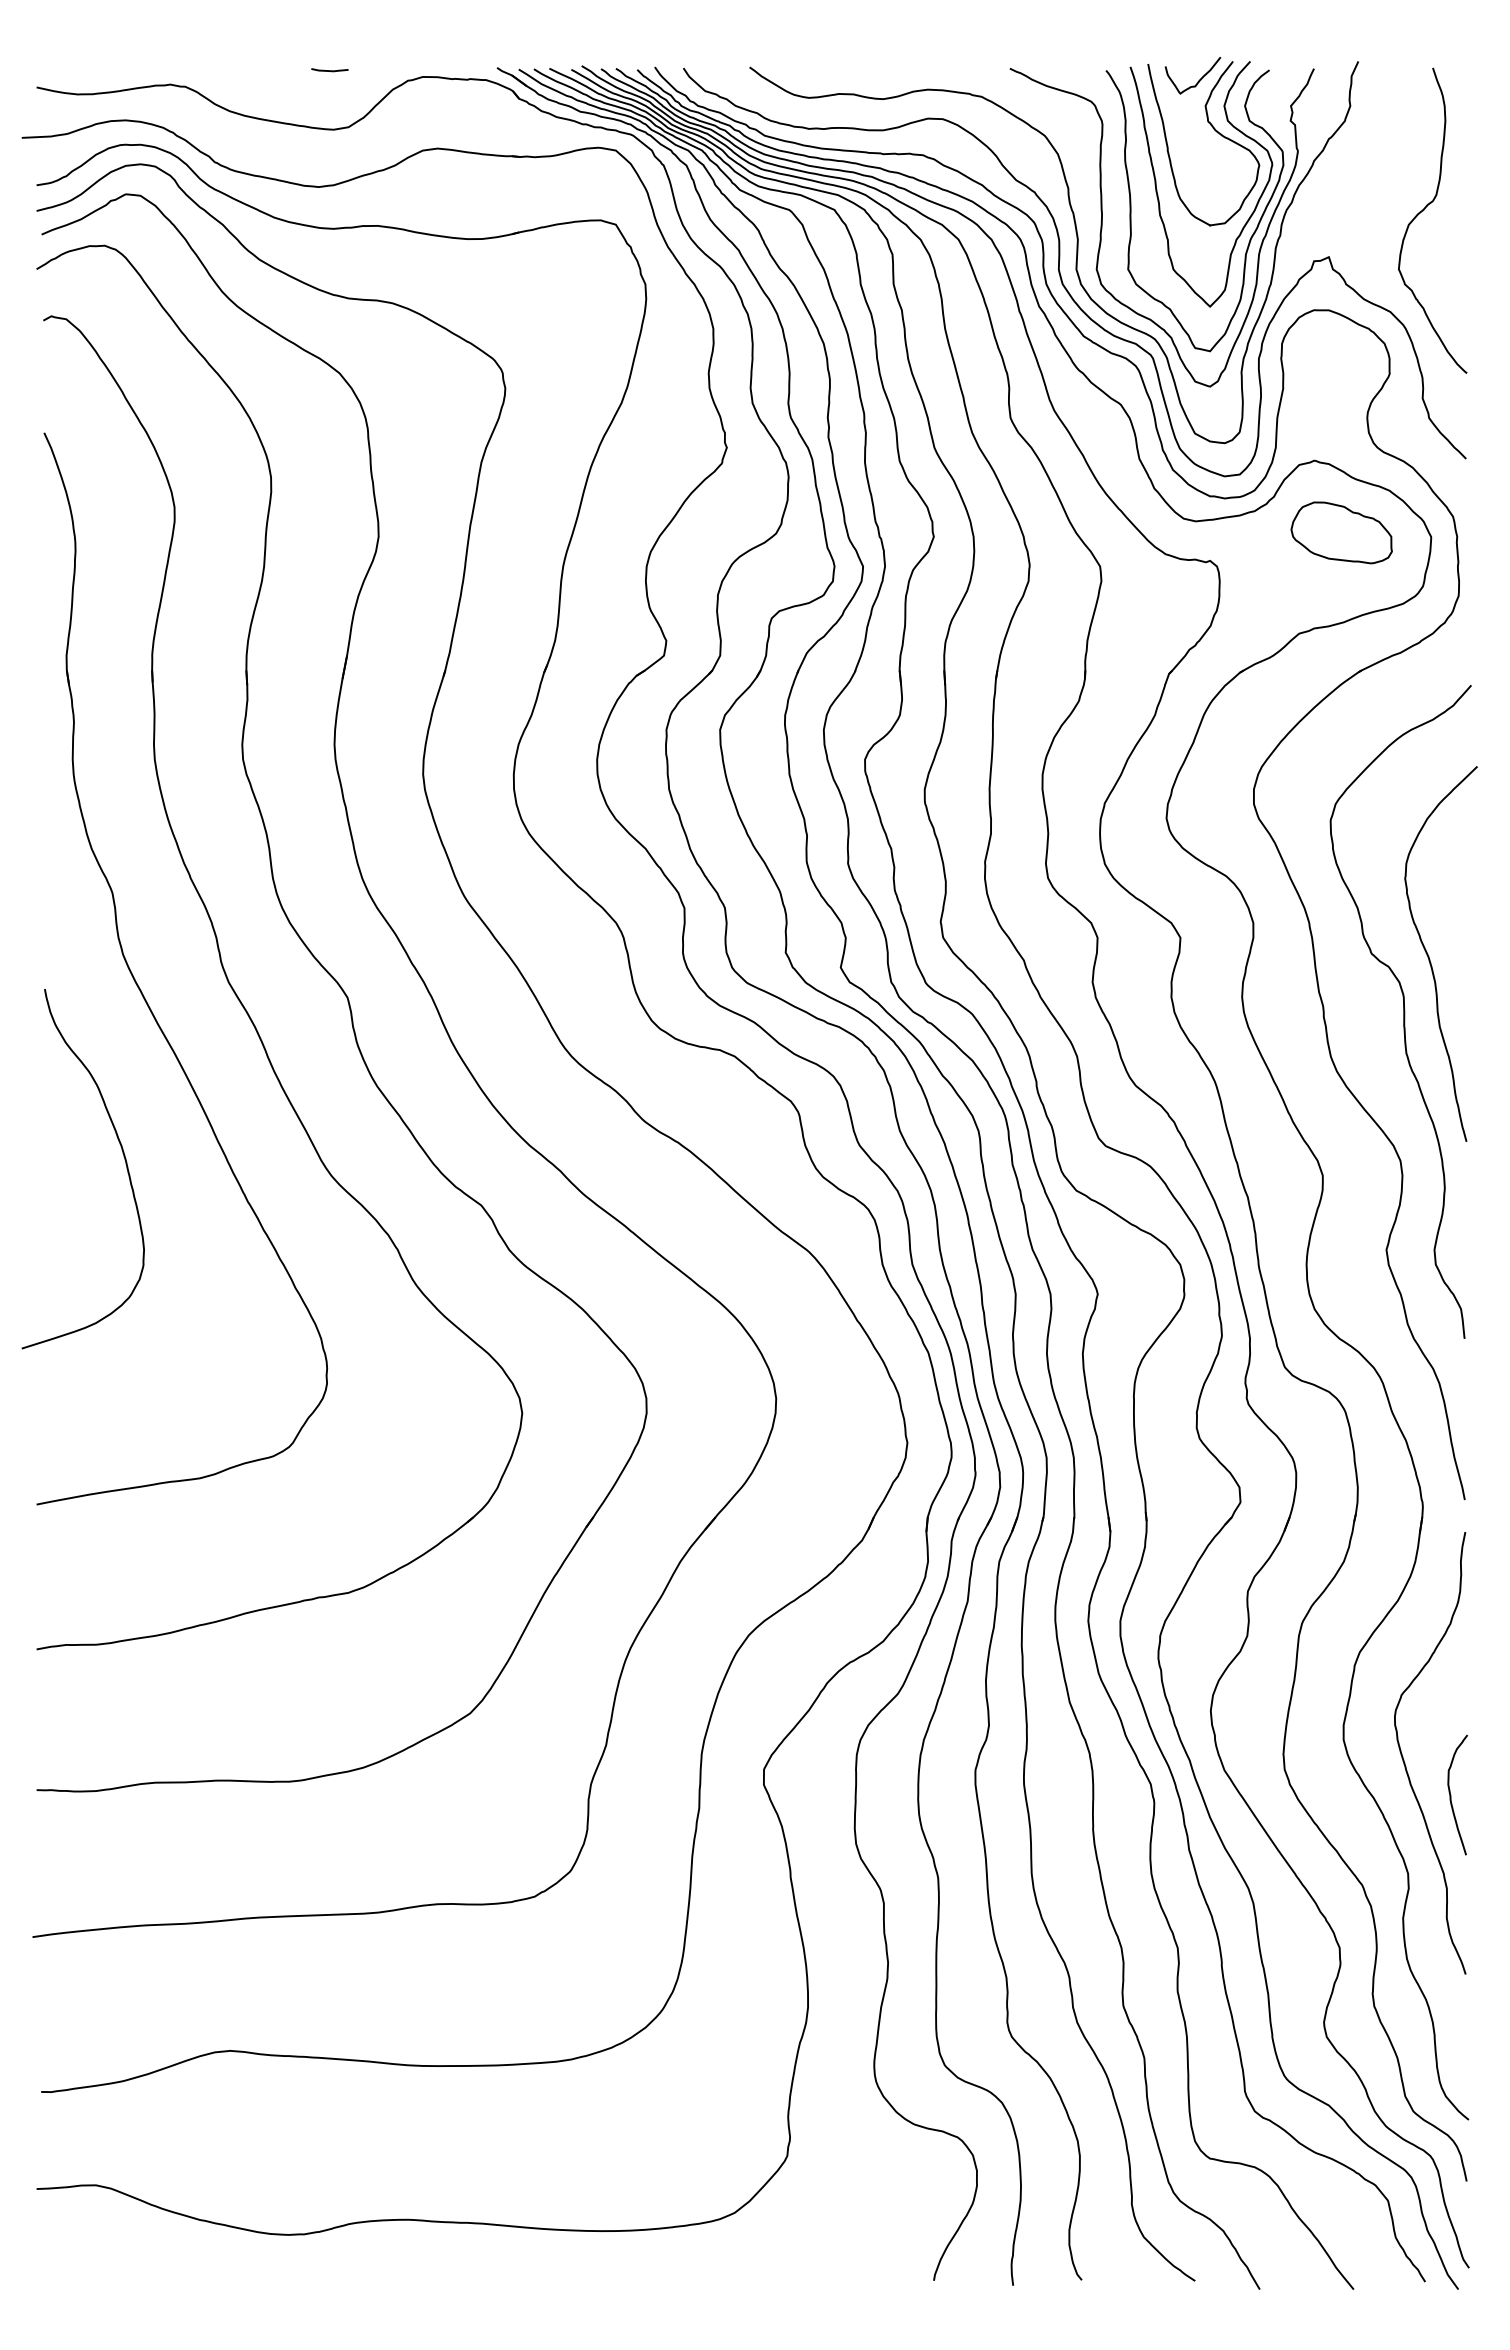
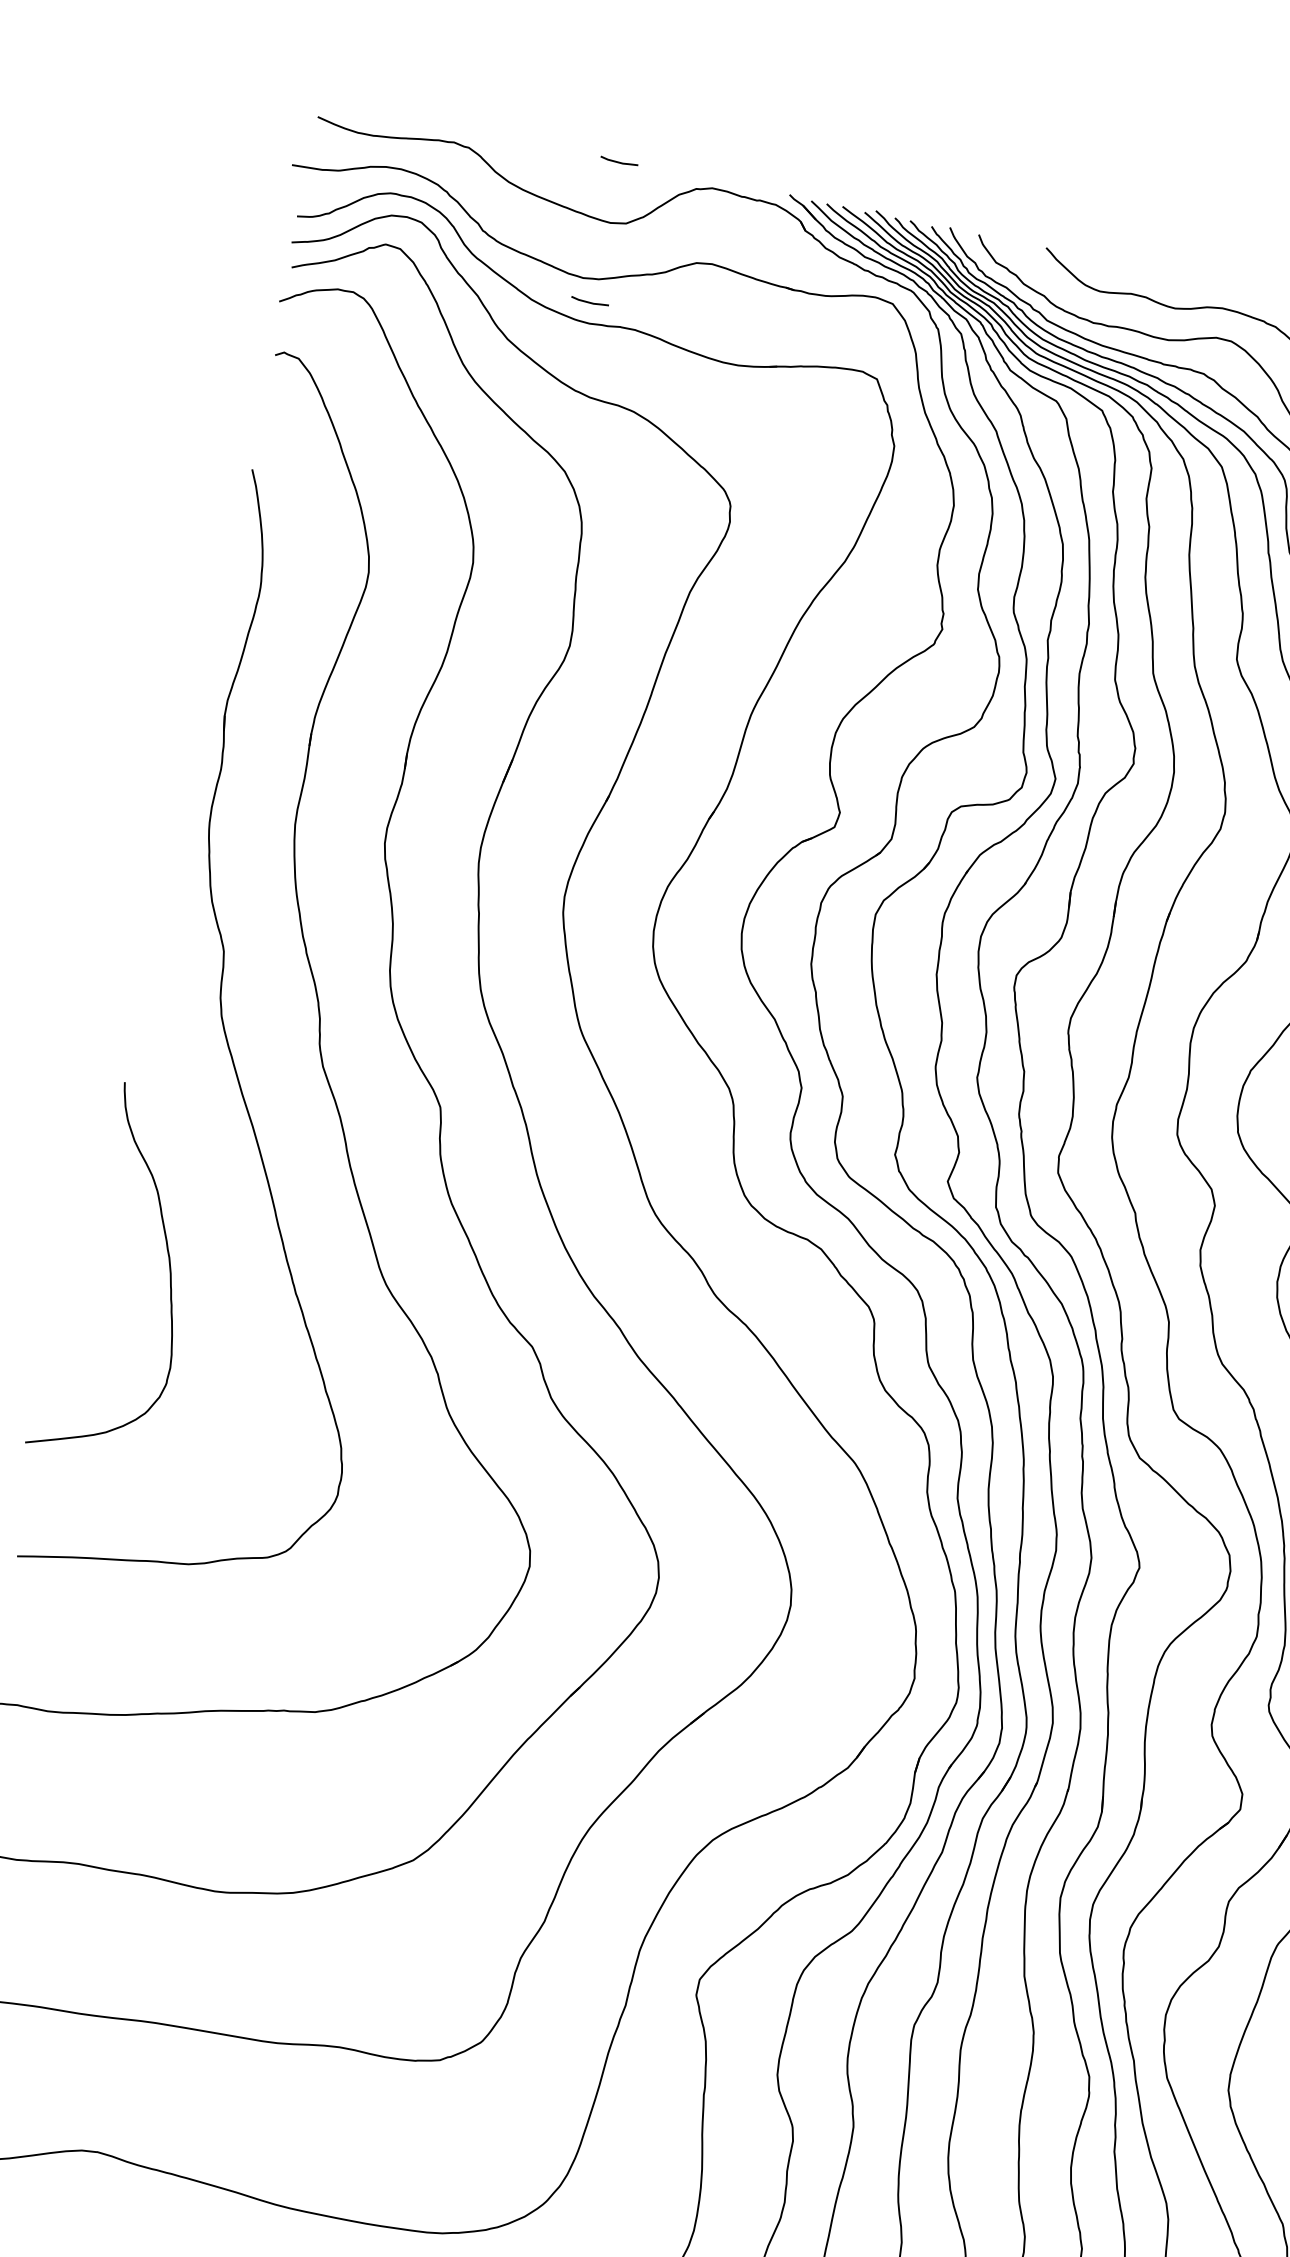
line: (329, 208) -> (589, 302), added
curve: (124, 1160) -> (169, 1273), moved

